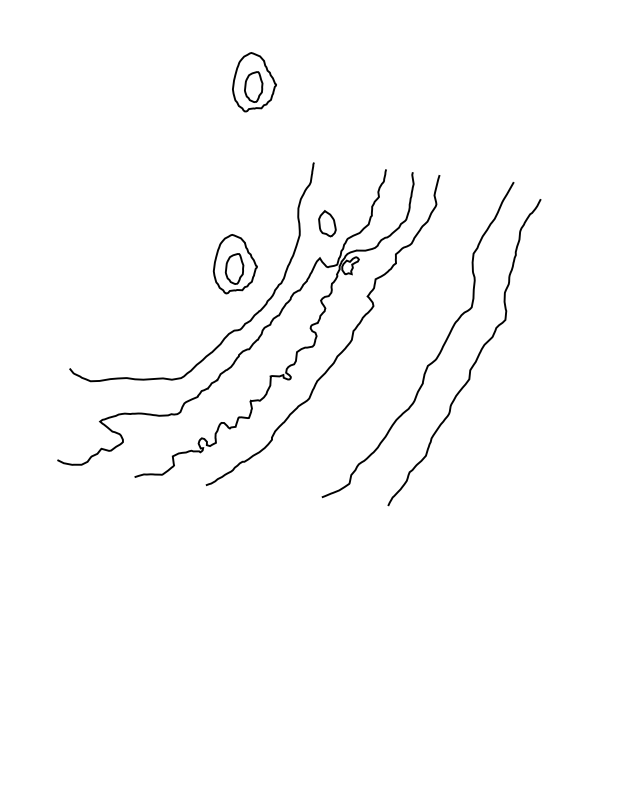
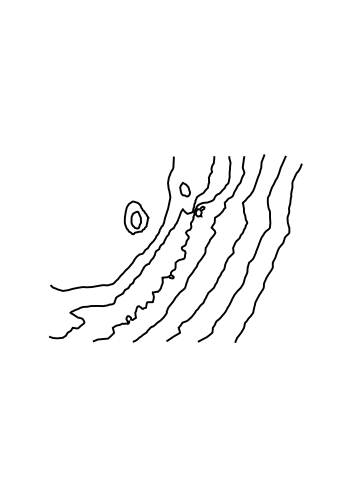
part: (254, 82) -> (136, 115), removed
curve: (390, 352) -> (227, 257), added

